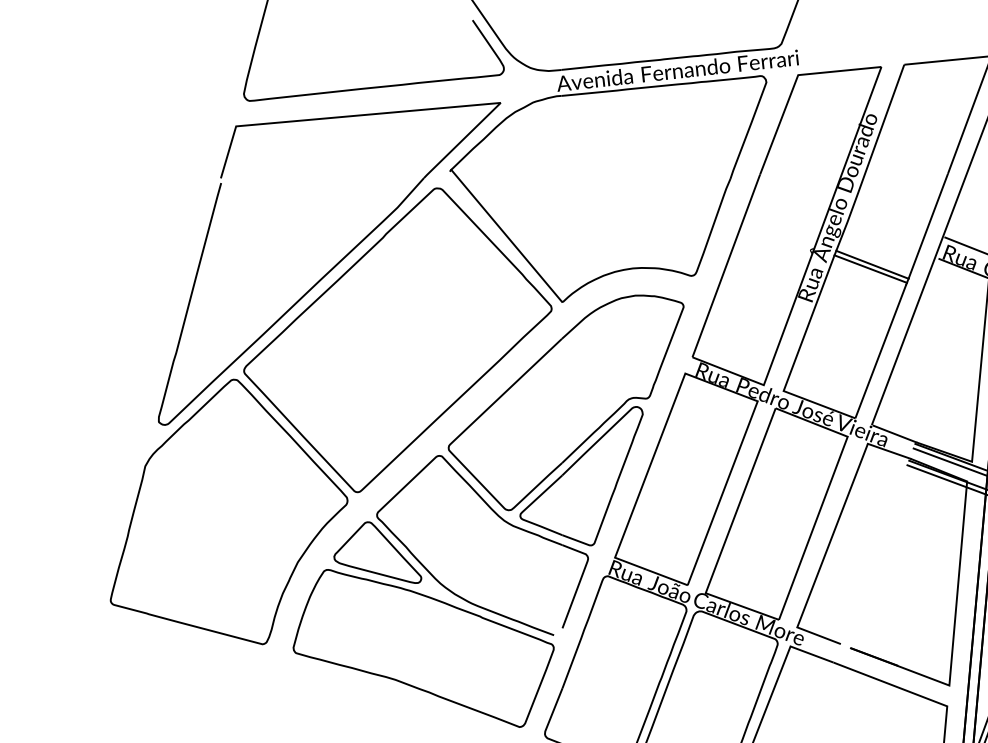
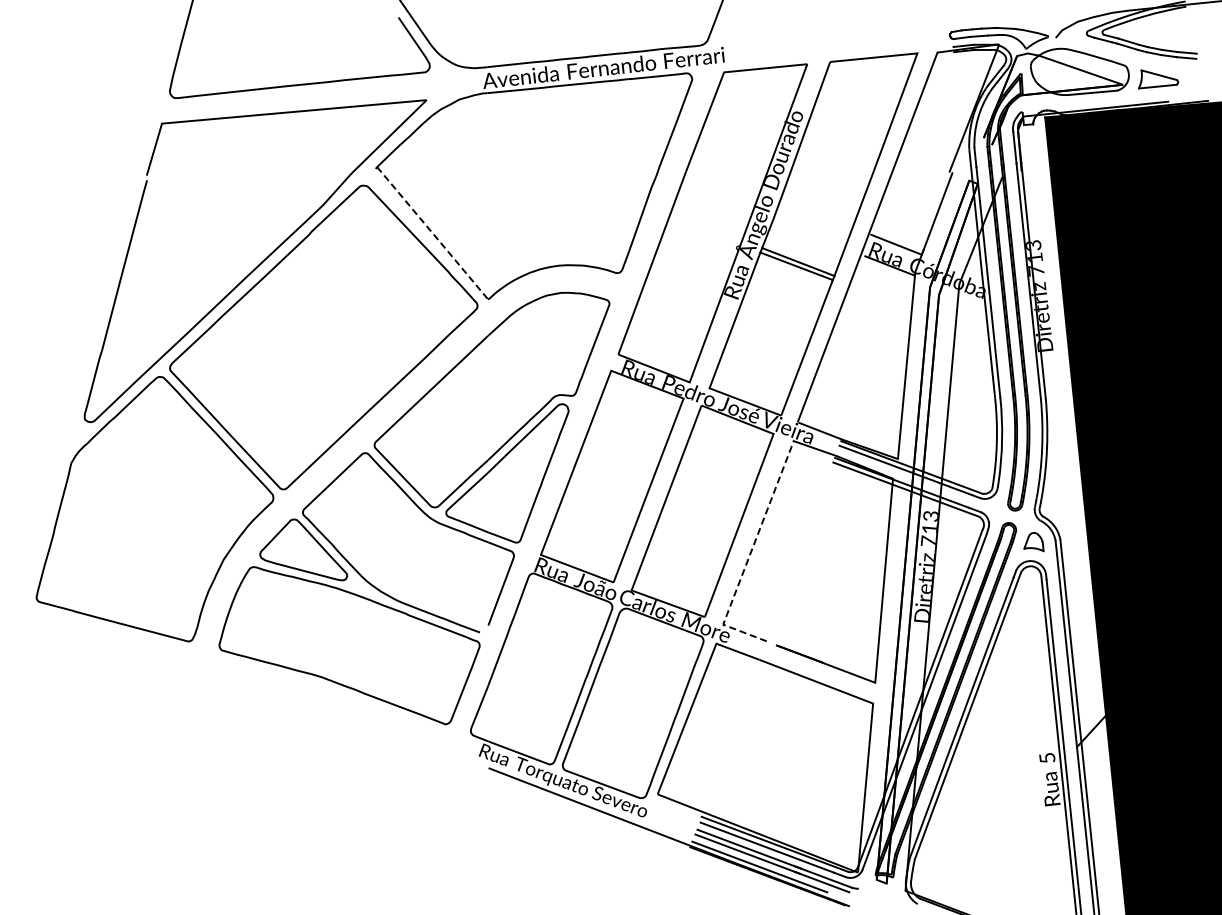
line: (506, 236) -> (432, 233), solid -> dashed
line: (823, 558) -> (749, 555), solid -> dashed

